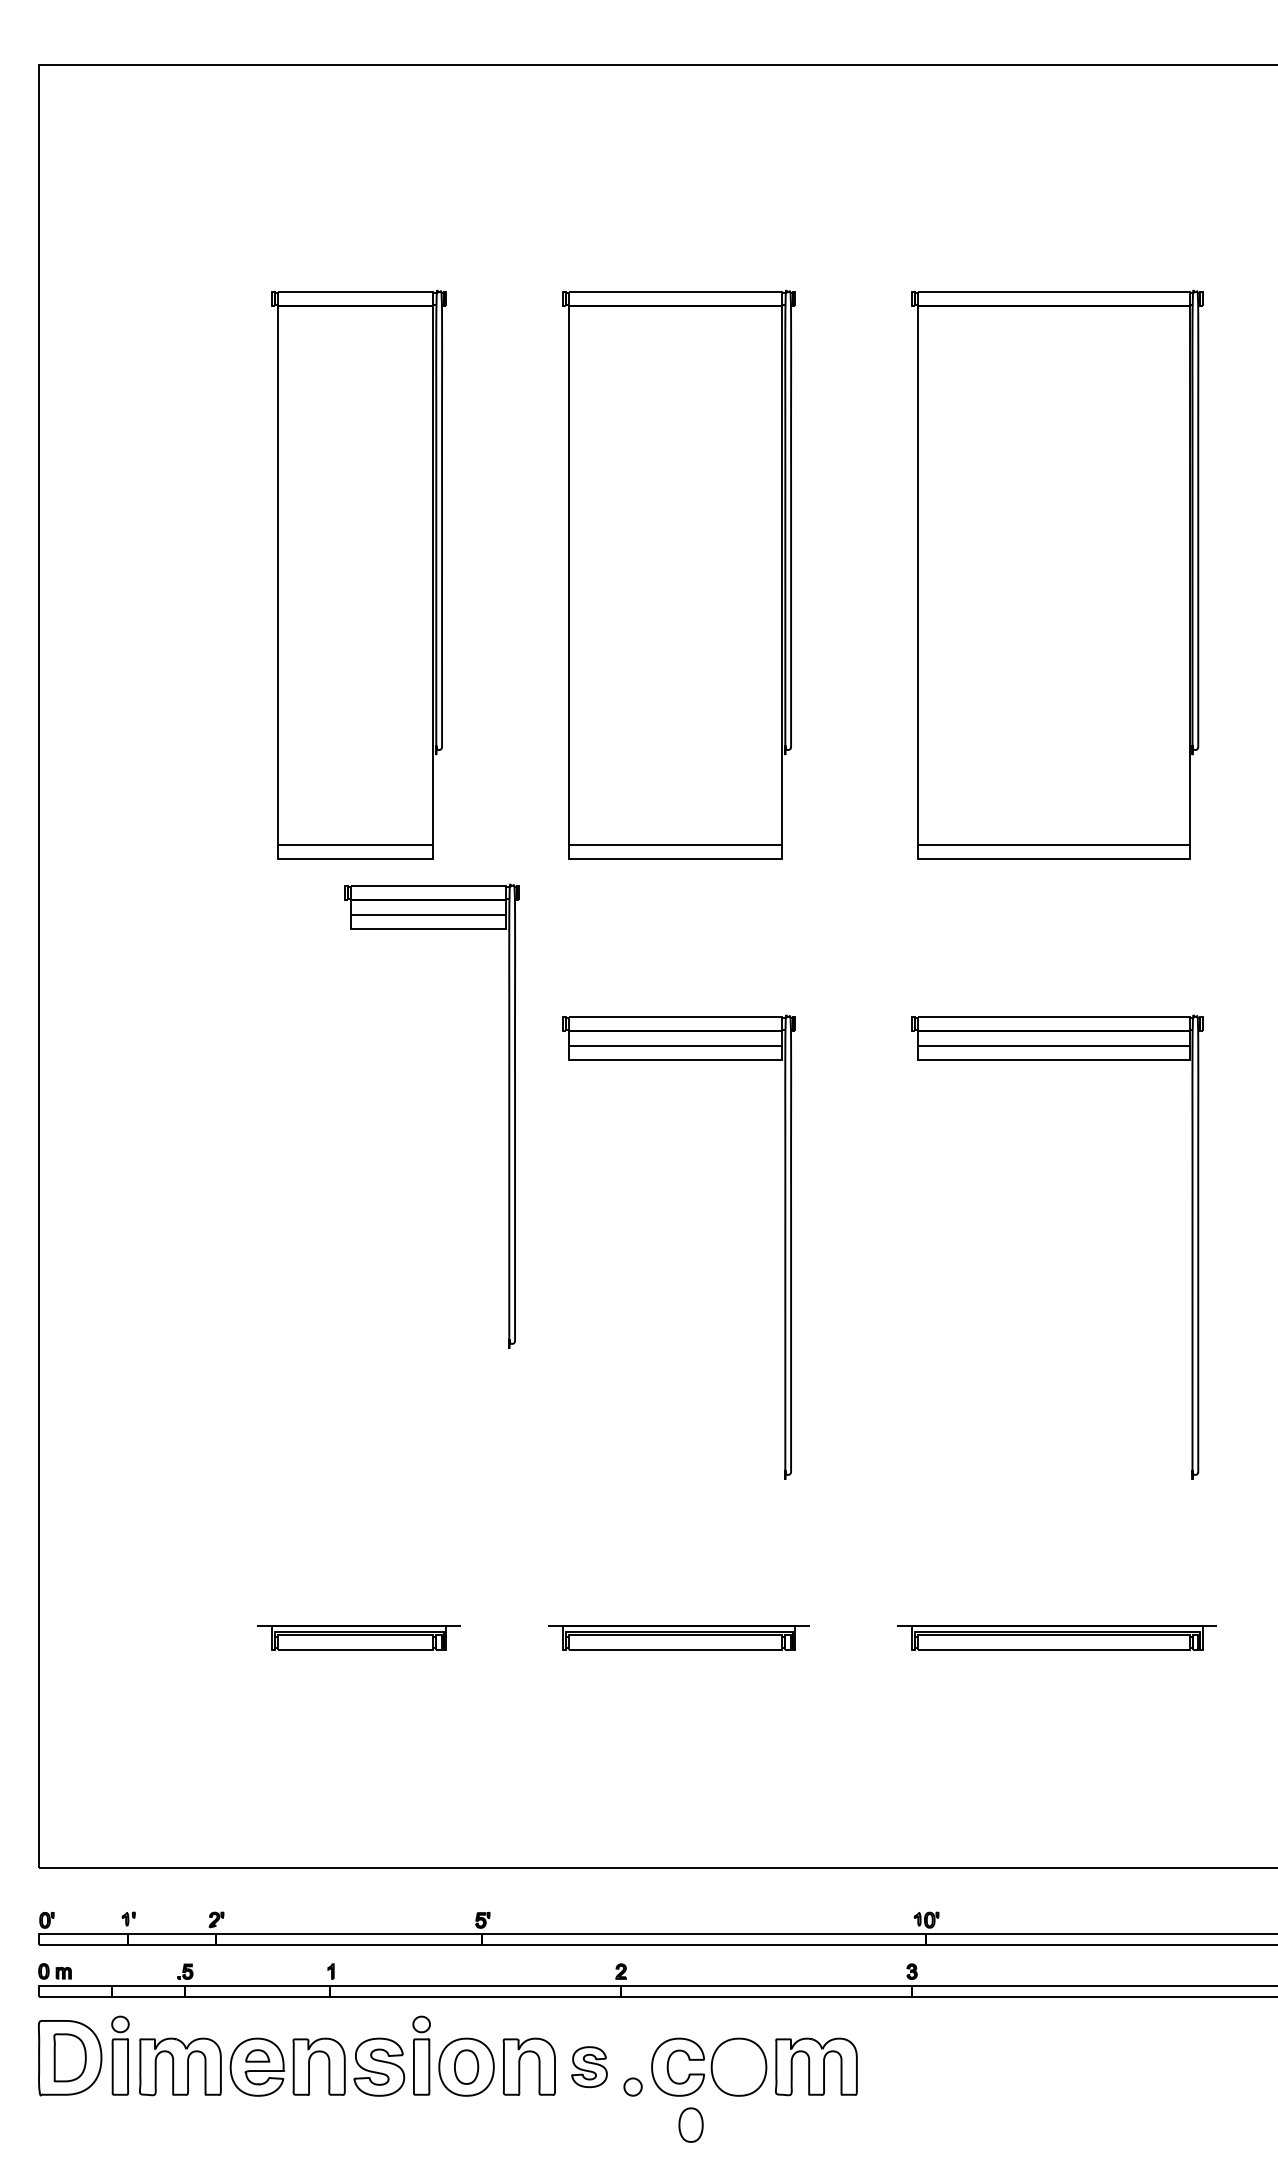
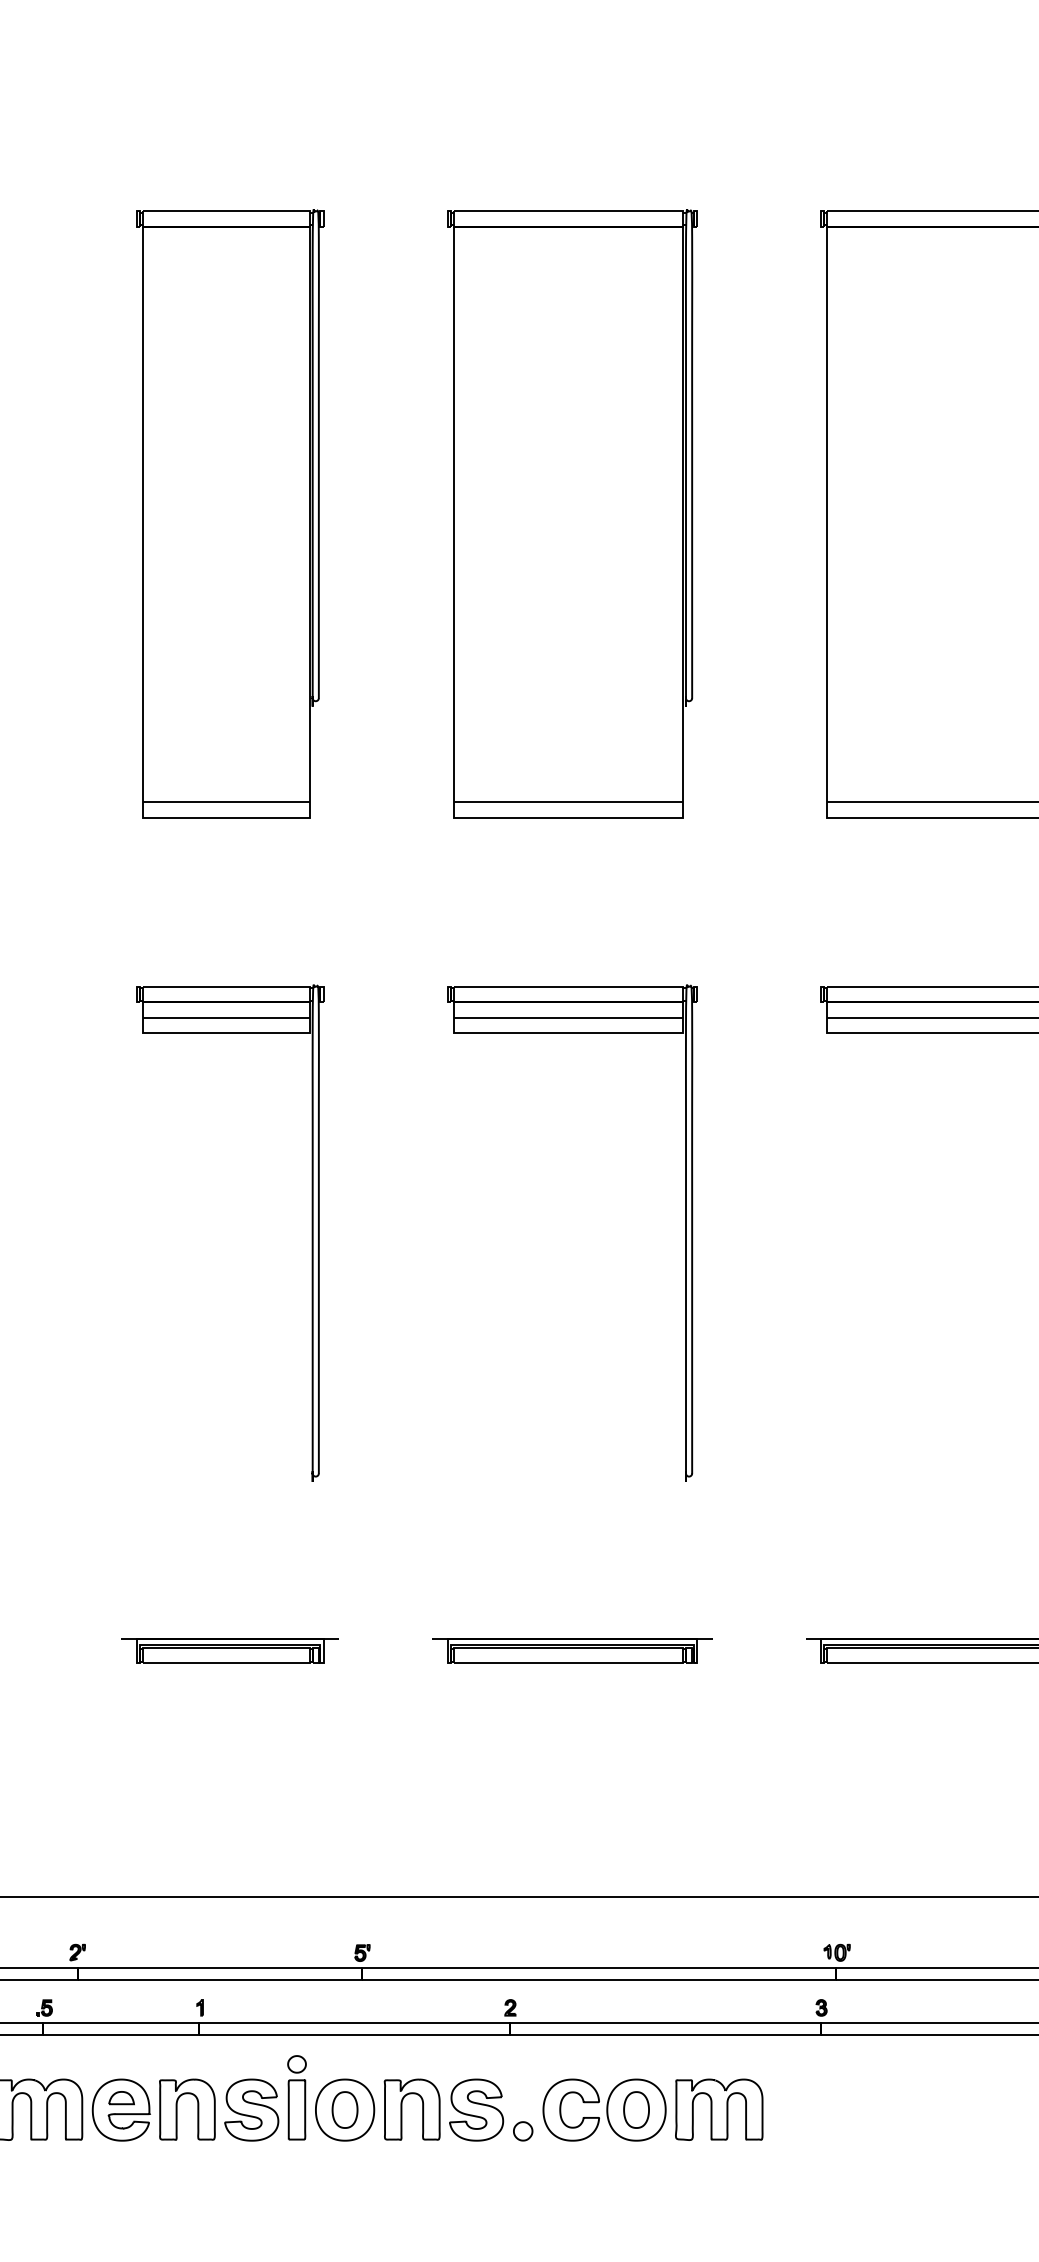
part: (508, 1115) -> (311, 1232), moved
part: (589, 2066) -> (476, 2109), size x1.43
part: (690, 2124) -> (635, 2109), moved

